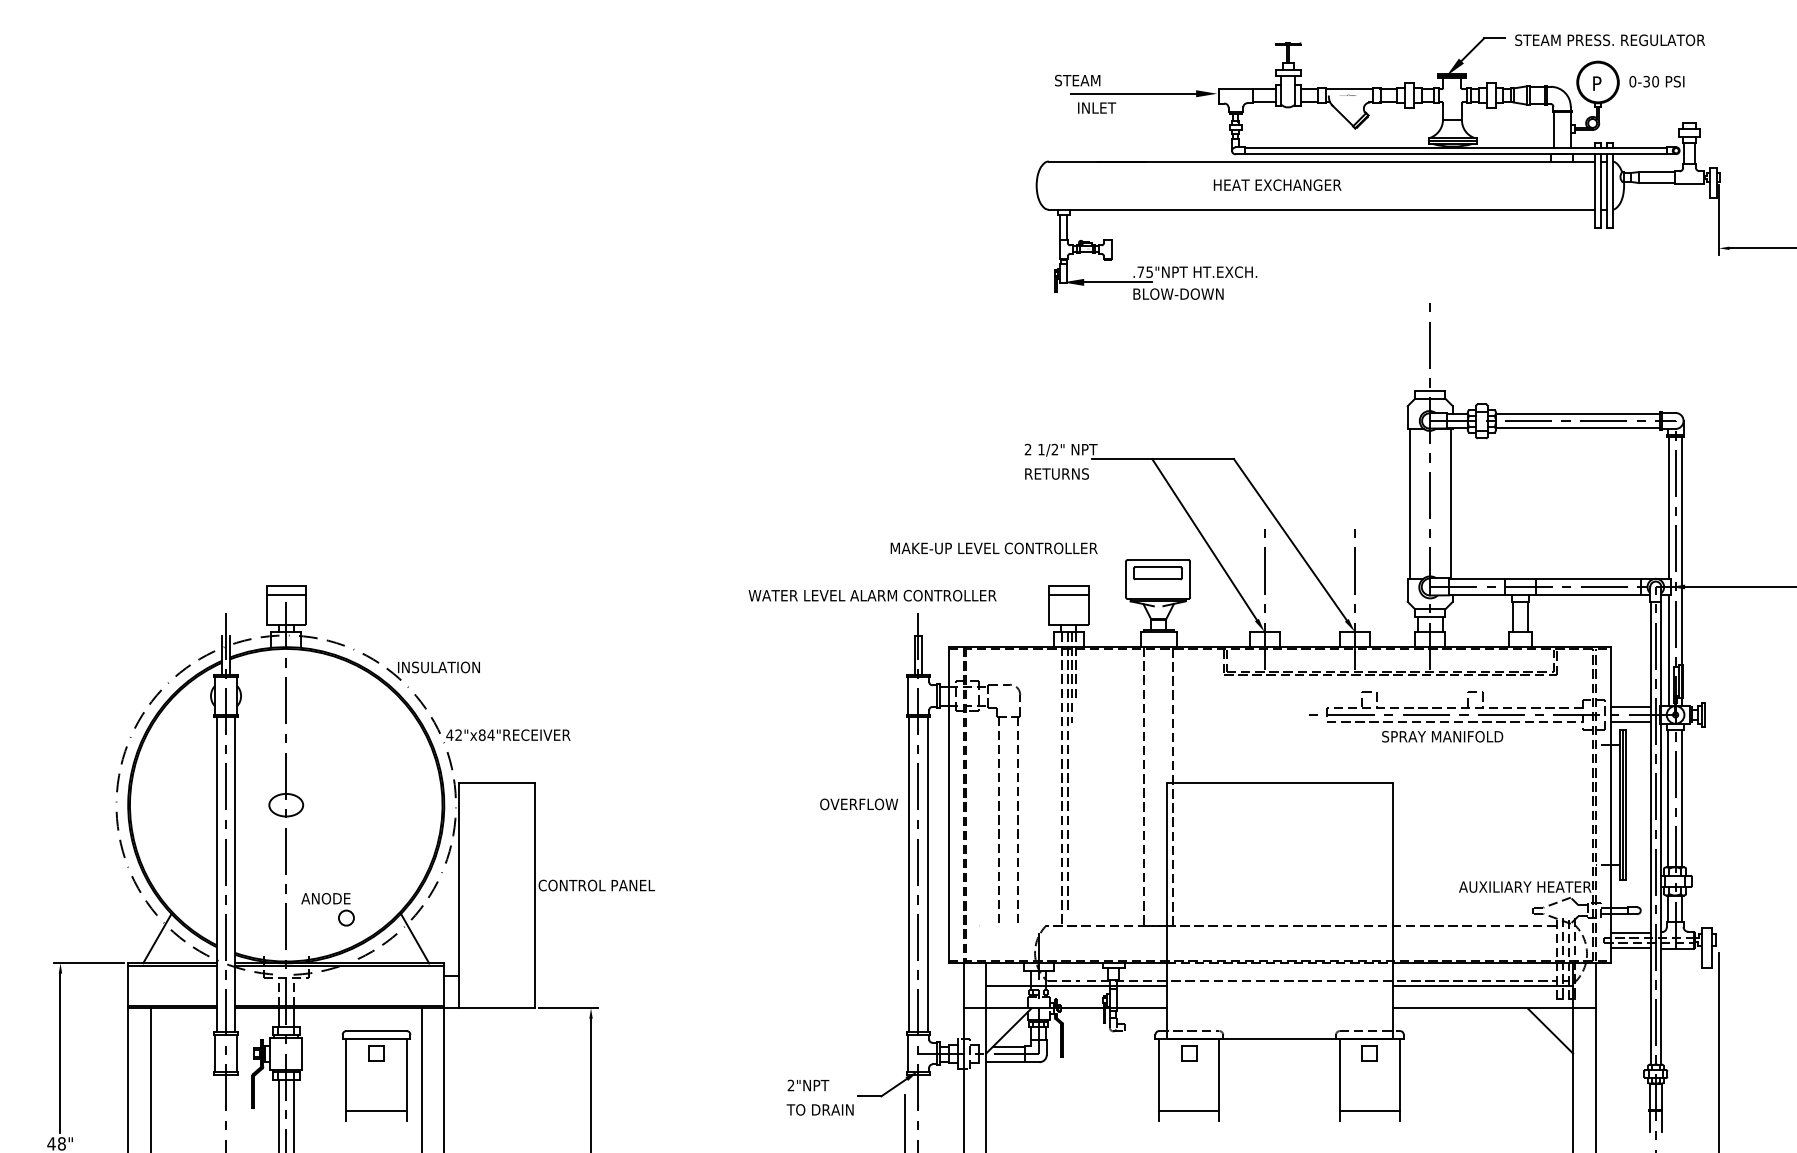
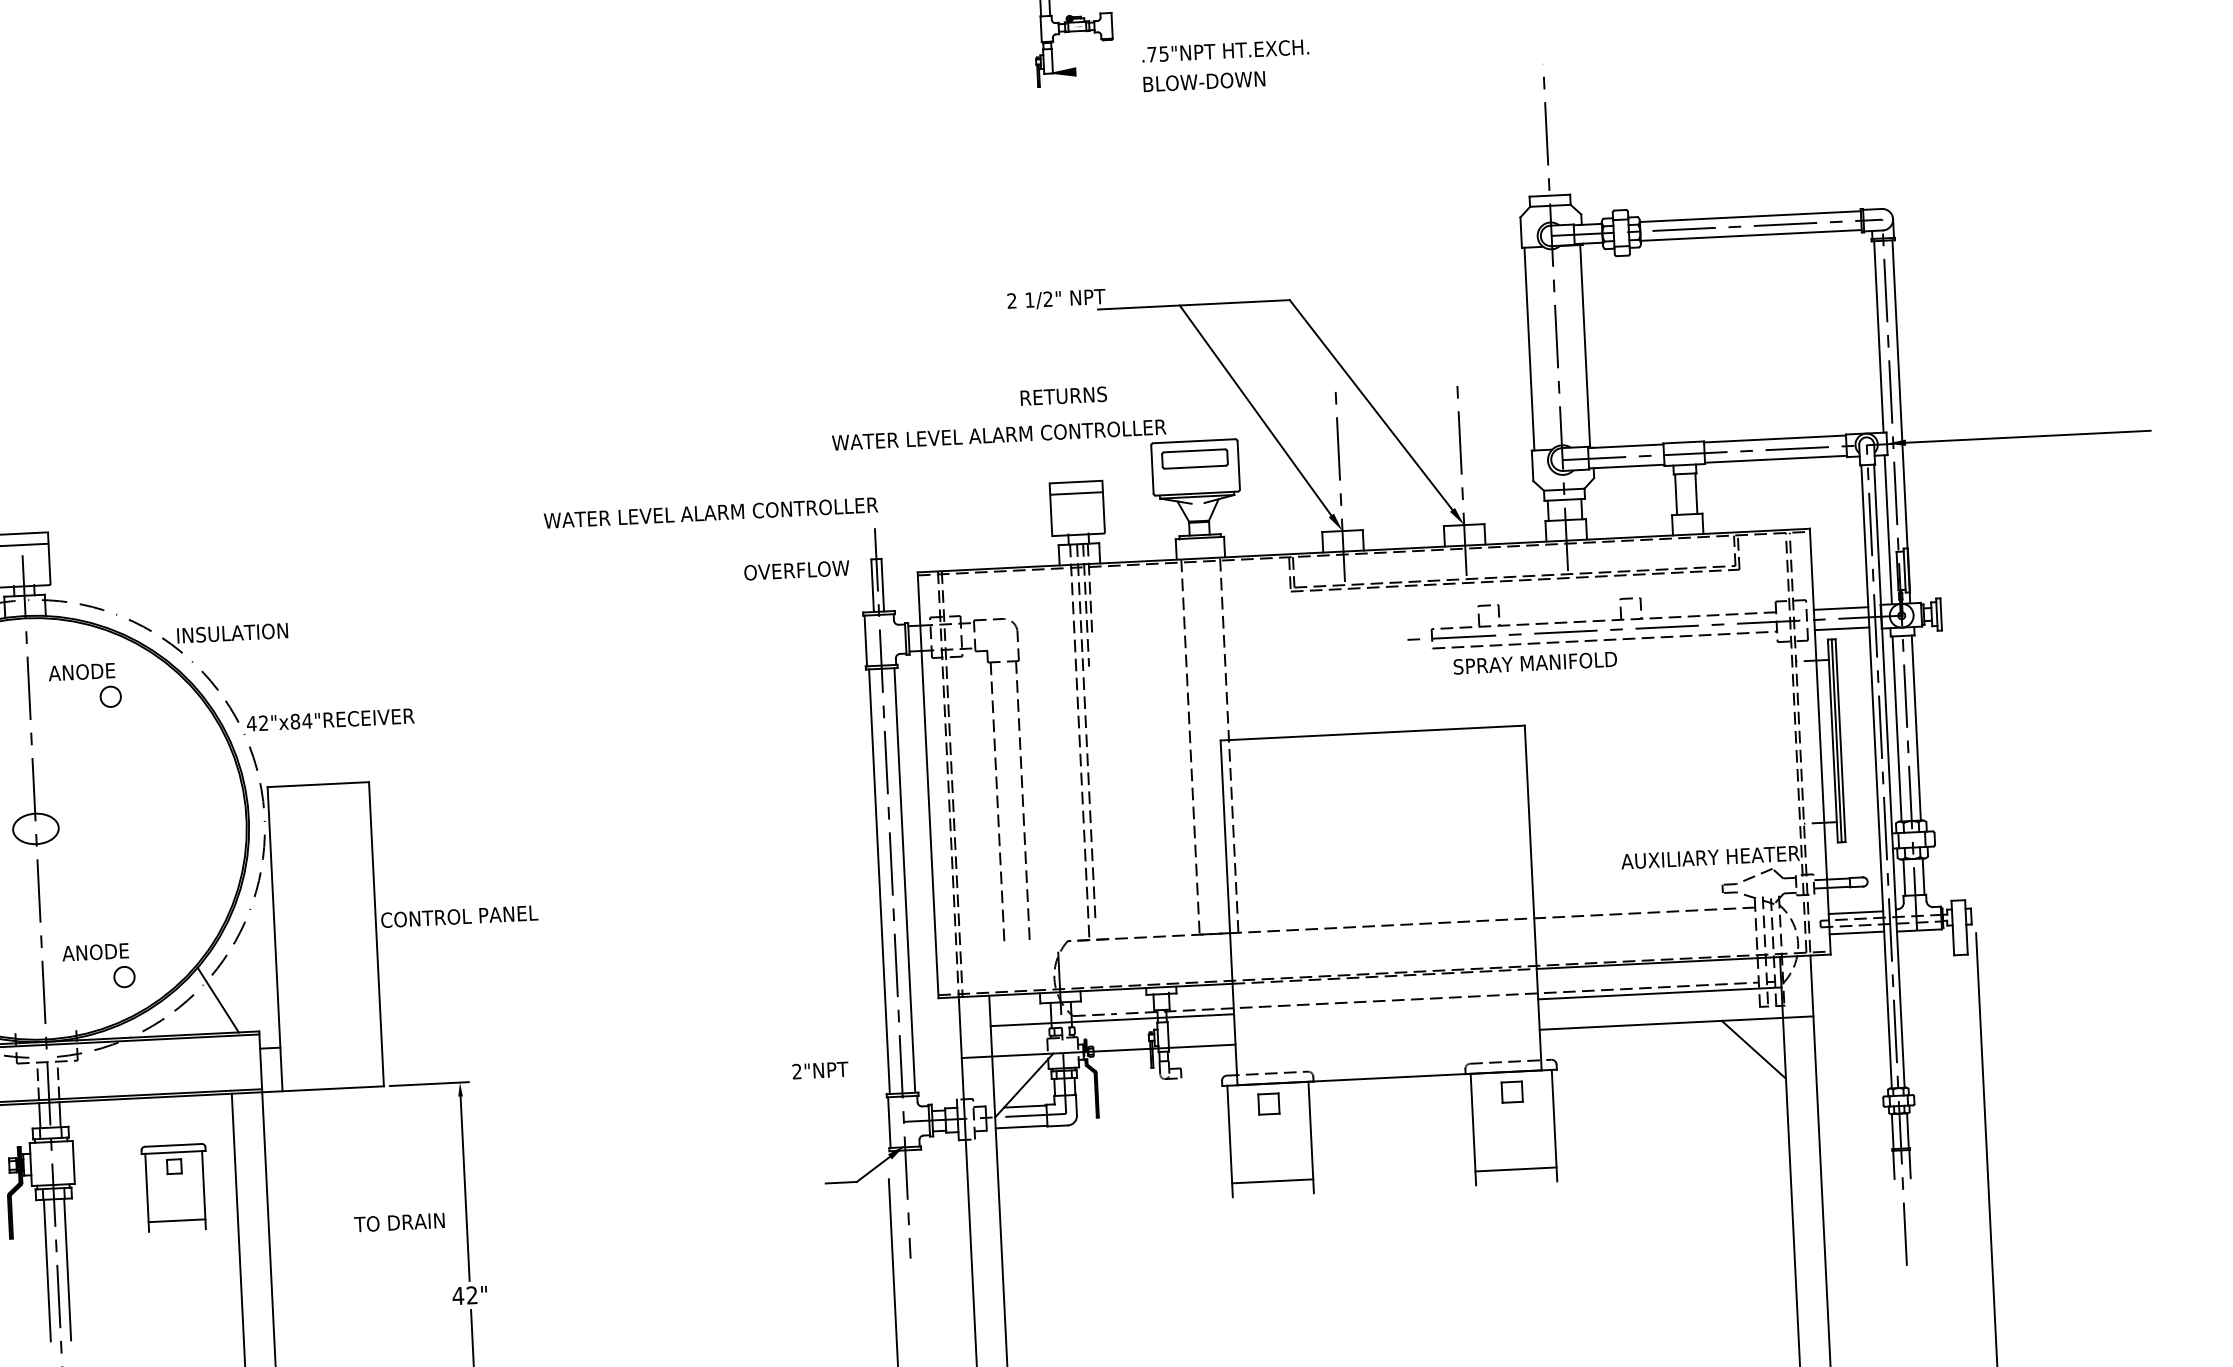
line: (1118, 282) -> (1122, 69), removed
text: (1056, 473) -> (1062, 395), moved
text: (1013, 548) -> (998, 435), MAKE-UP LEVEL CONTROLLER -> WATER LEVEL ALARM CONTROLLER
text: (872, 595) -> (710, 512), moved
part: (327, 701) -> (84, 686), added
text: (1442, 736) -> (1535, 662), moved
text: (859, 804) -> (797, 570), moved
part: (376, 1075) -> (175, 1187), size x0.7
text: (808, 1085) -> (820, 1070), moved
text: (819, 1109) -> (398, 1222), moved

